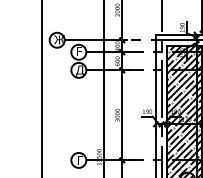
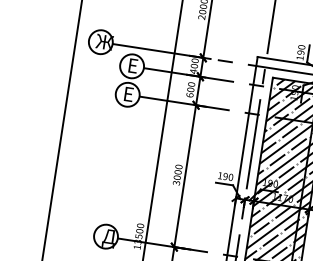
text: (79, 70) -> (128, 95), Д -> Е
text: (80, 161) -> (108, 238), Г -> Д

